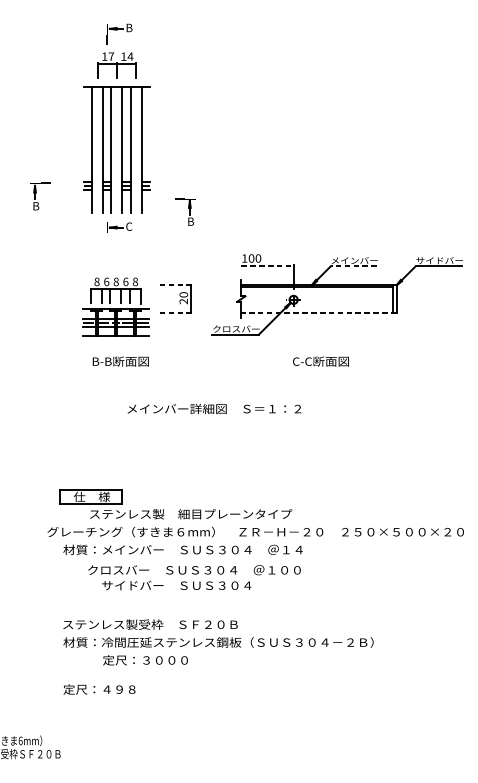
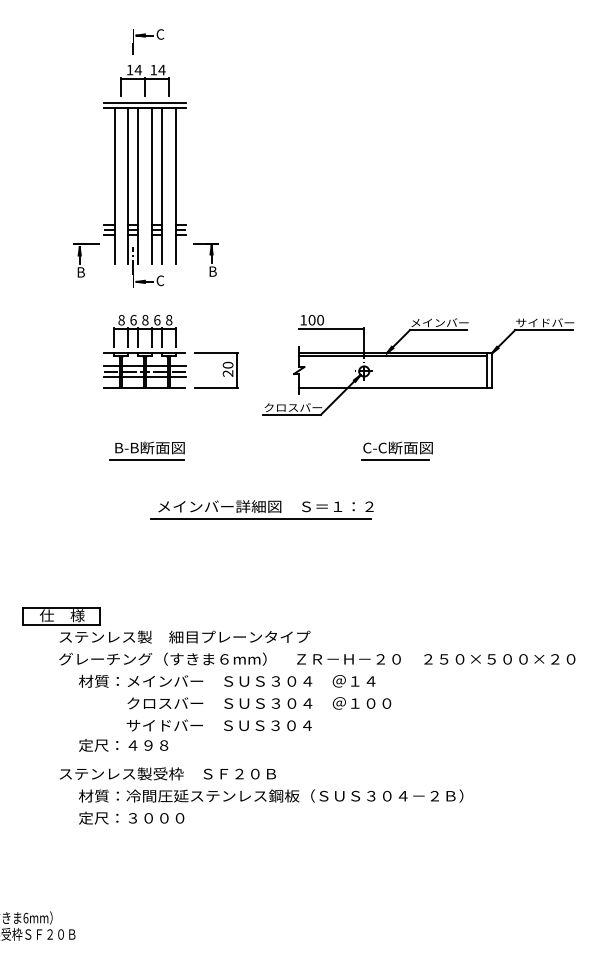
text: (129, 27) -> (160, 34), B -> C
text: (110, 56) -> (137, 69), 17 -> 14
line: (117, 82) -> (145, 102), added
part: (40, 196) -> (86, 260), moved
line: (107, 210) -> (133, 260), added
part: (184, 211) -> (205, 259), moved
line: (268, 266) -> (332, 329), dashed -> solid
line: (353, 266) -> (438, 330), dashed -> solid
line: (174, 285) -> (216, 353), dashed -> solid
part: (115, 307) -> (144, 351), moved
line: (174, 312) -> (216, 387), dashed -> solid
line: (318, 312) -> (395, 387), dashed -> solid
line: (118, 371) -> (147, 460), added
line: (318, 371) -> (394, 460), added
line: (209, 419) -> (260, 519), added
part: (180, 508) -> (171, 630), moved
text: (194, 570) -> (259, 703), moved
text: (150, 624) -> (167, 773), moved
text: (145, 659) -> (131, 817), moved
text: (99, 689) -> (123, 745), moved

